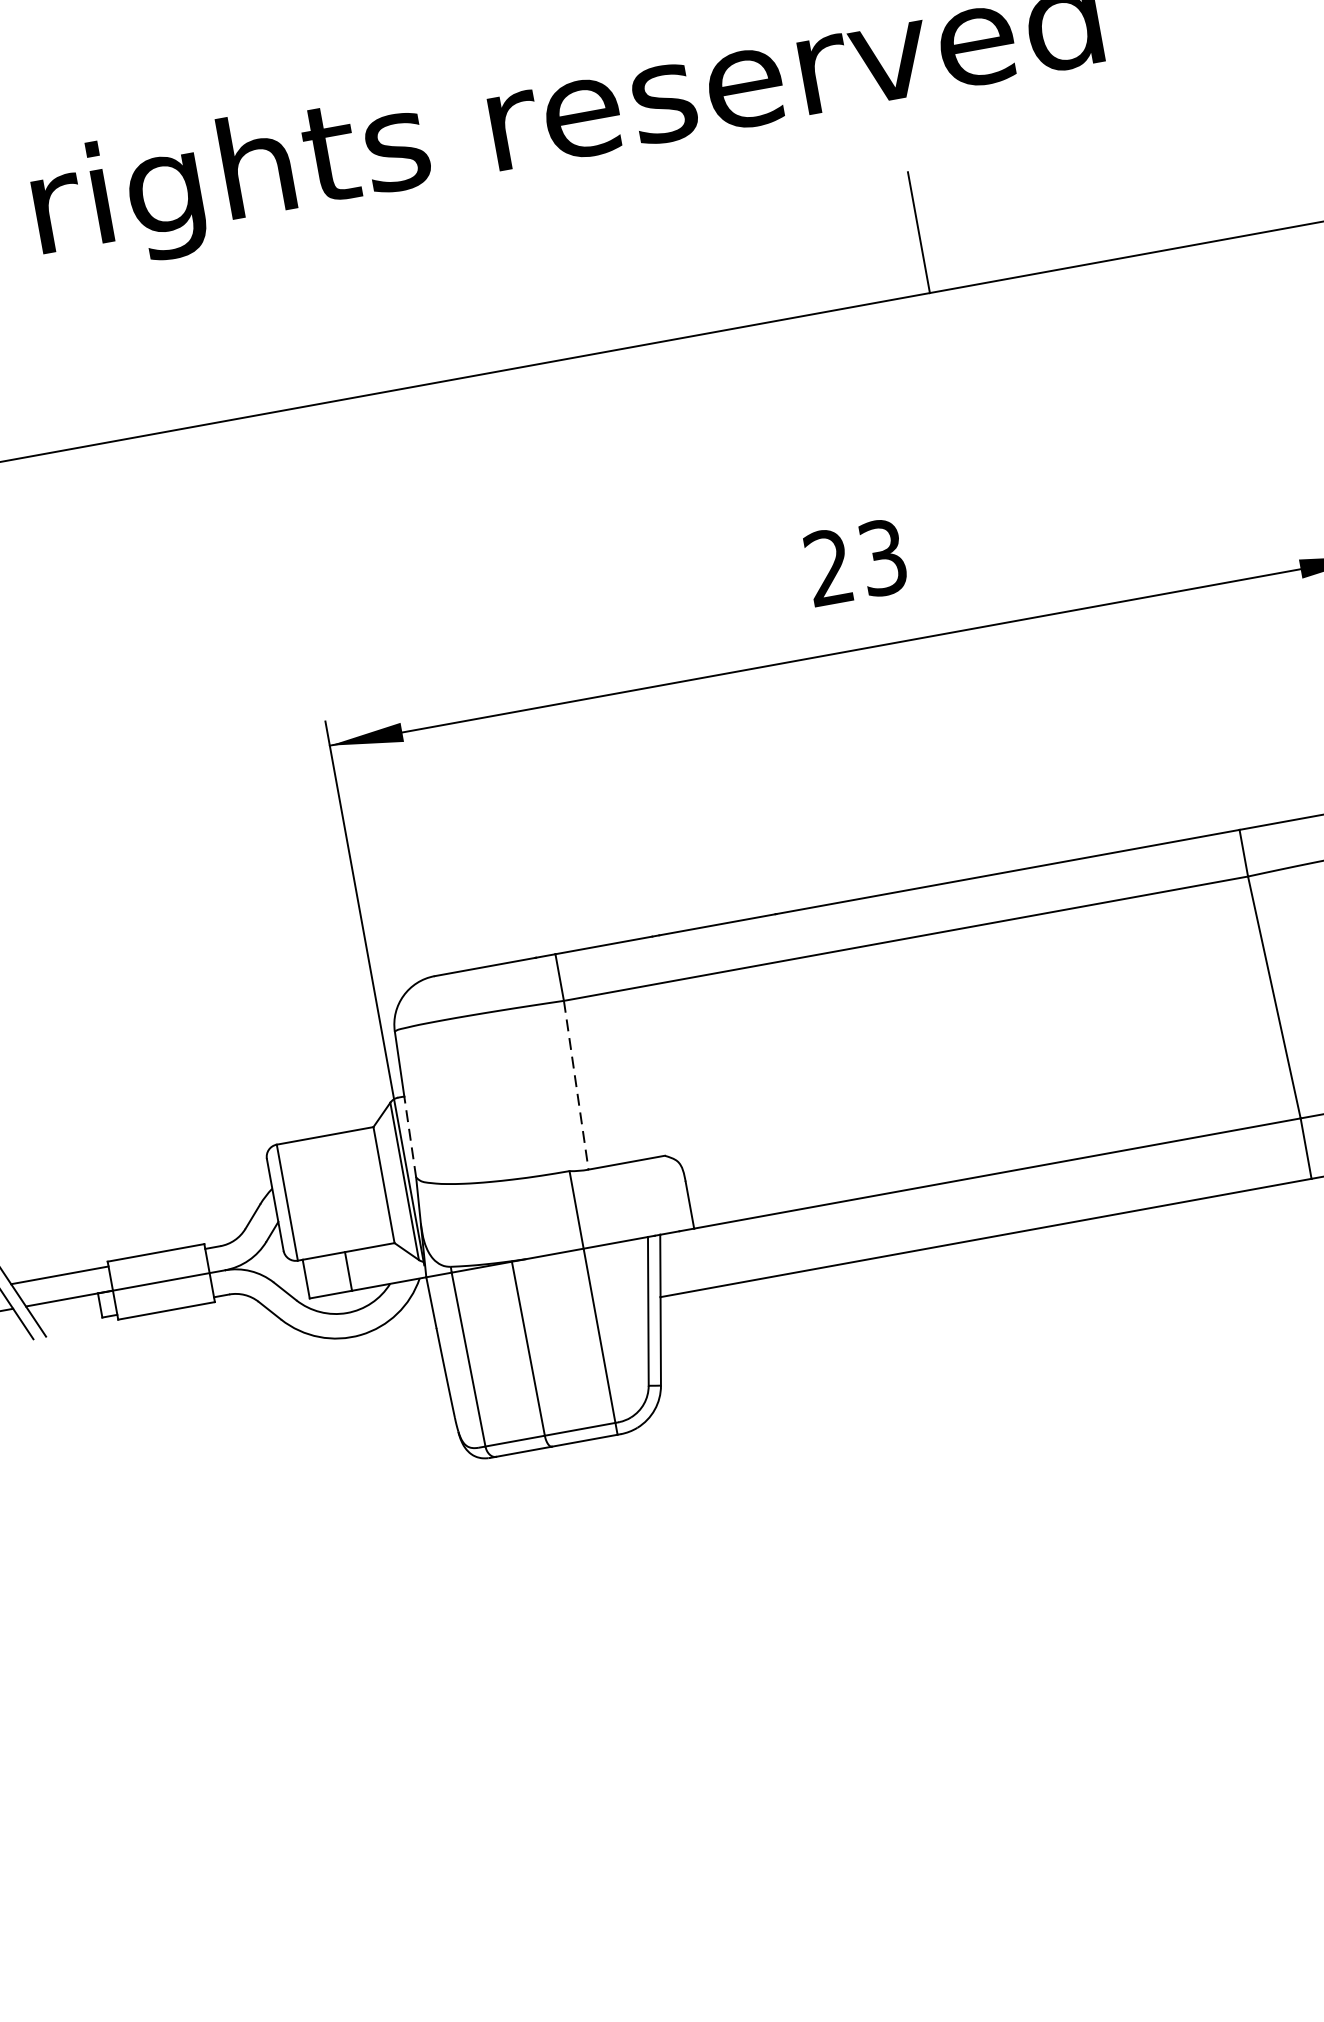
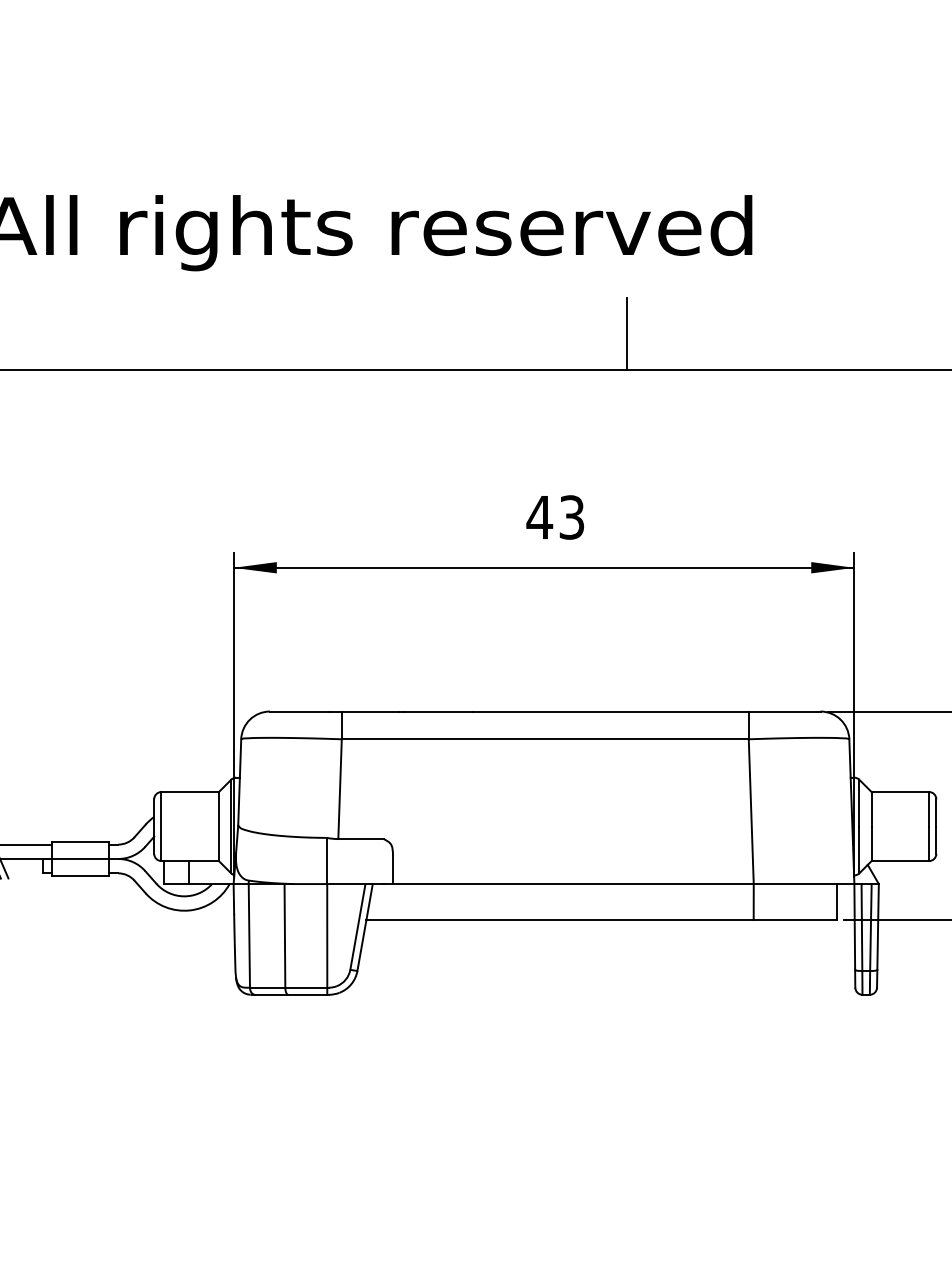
text: (828, 565) -> (539, 516), 23 -> 43
line: (577, 1085) -> (340, 789), dashed -> solid
line: (410, 1136) -> (239, 801), dashed -> solid

